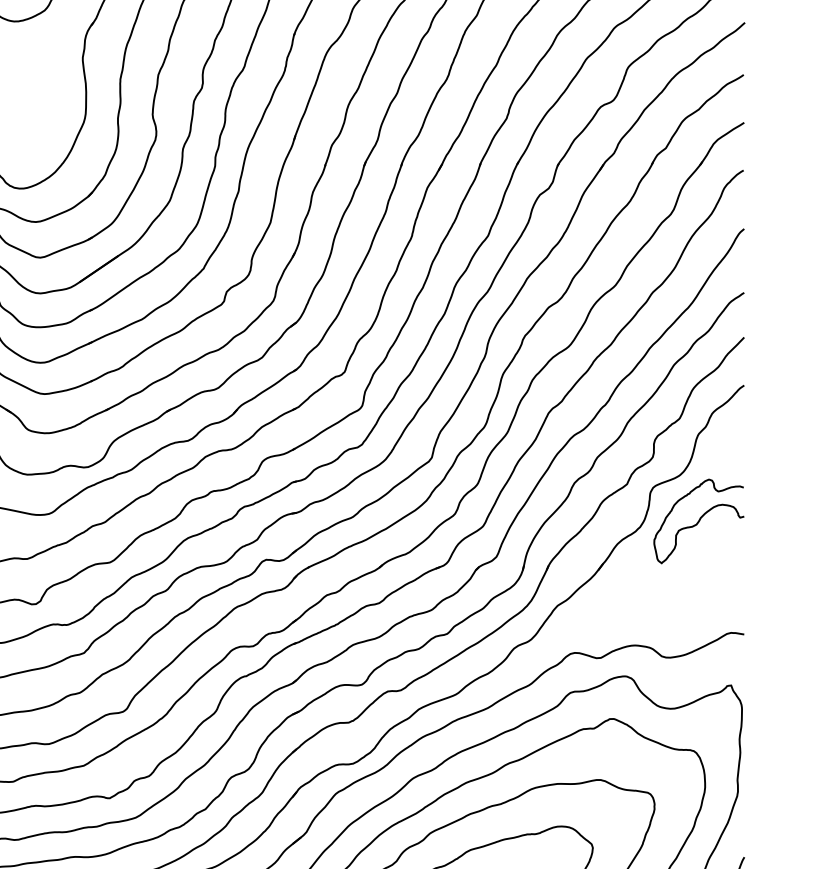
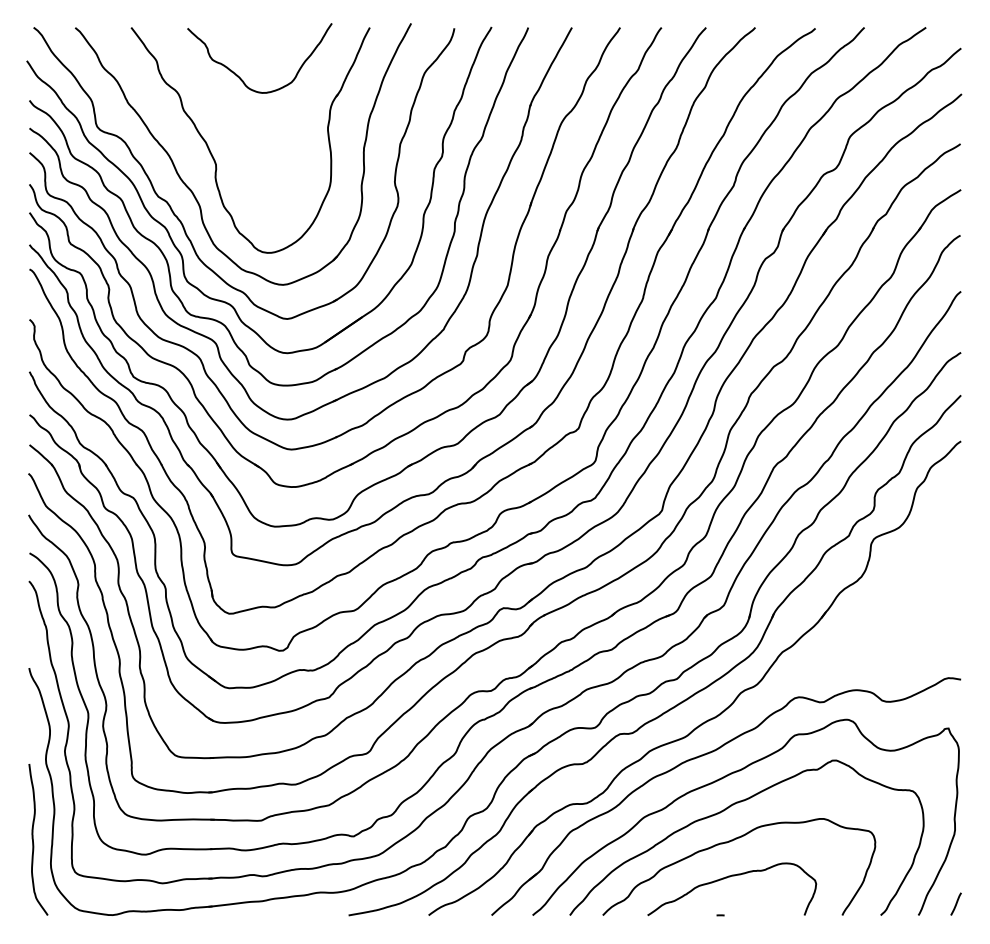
curve: (698, 521) -> (917, 571), removed

